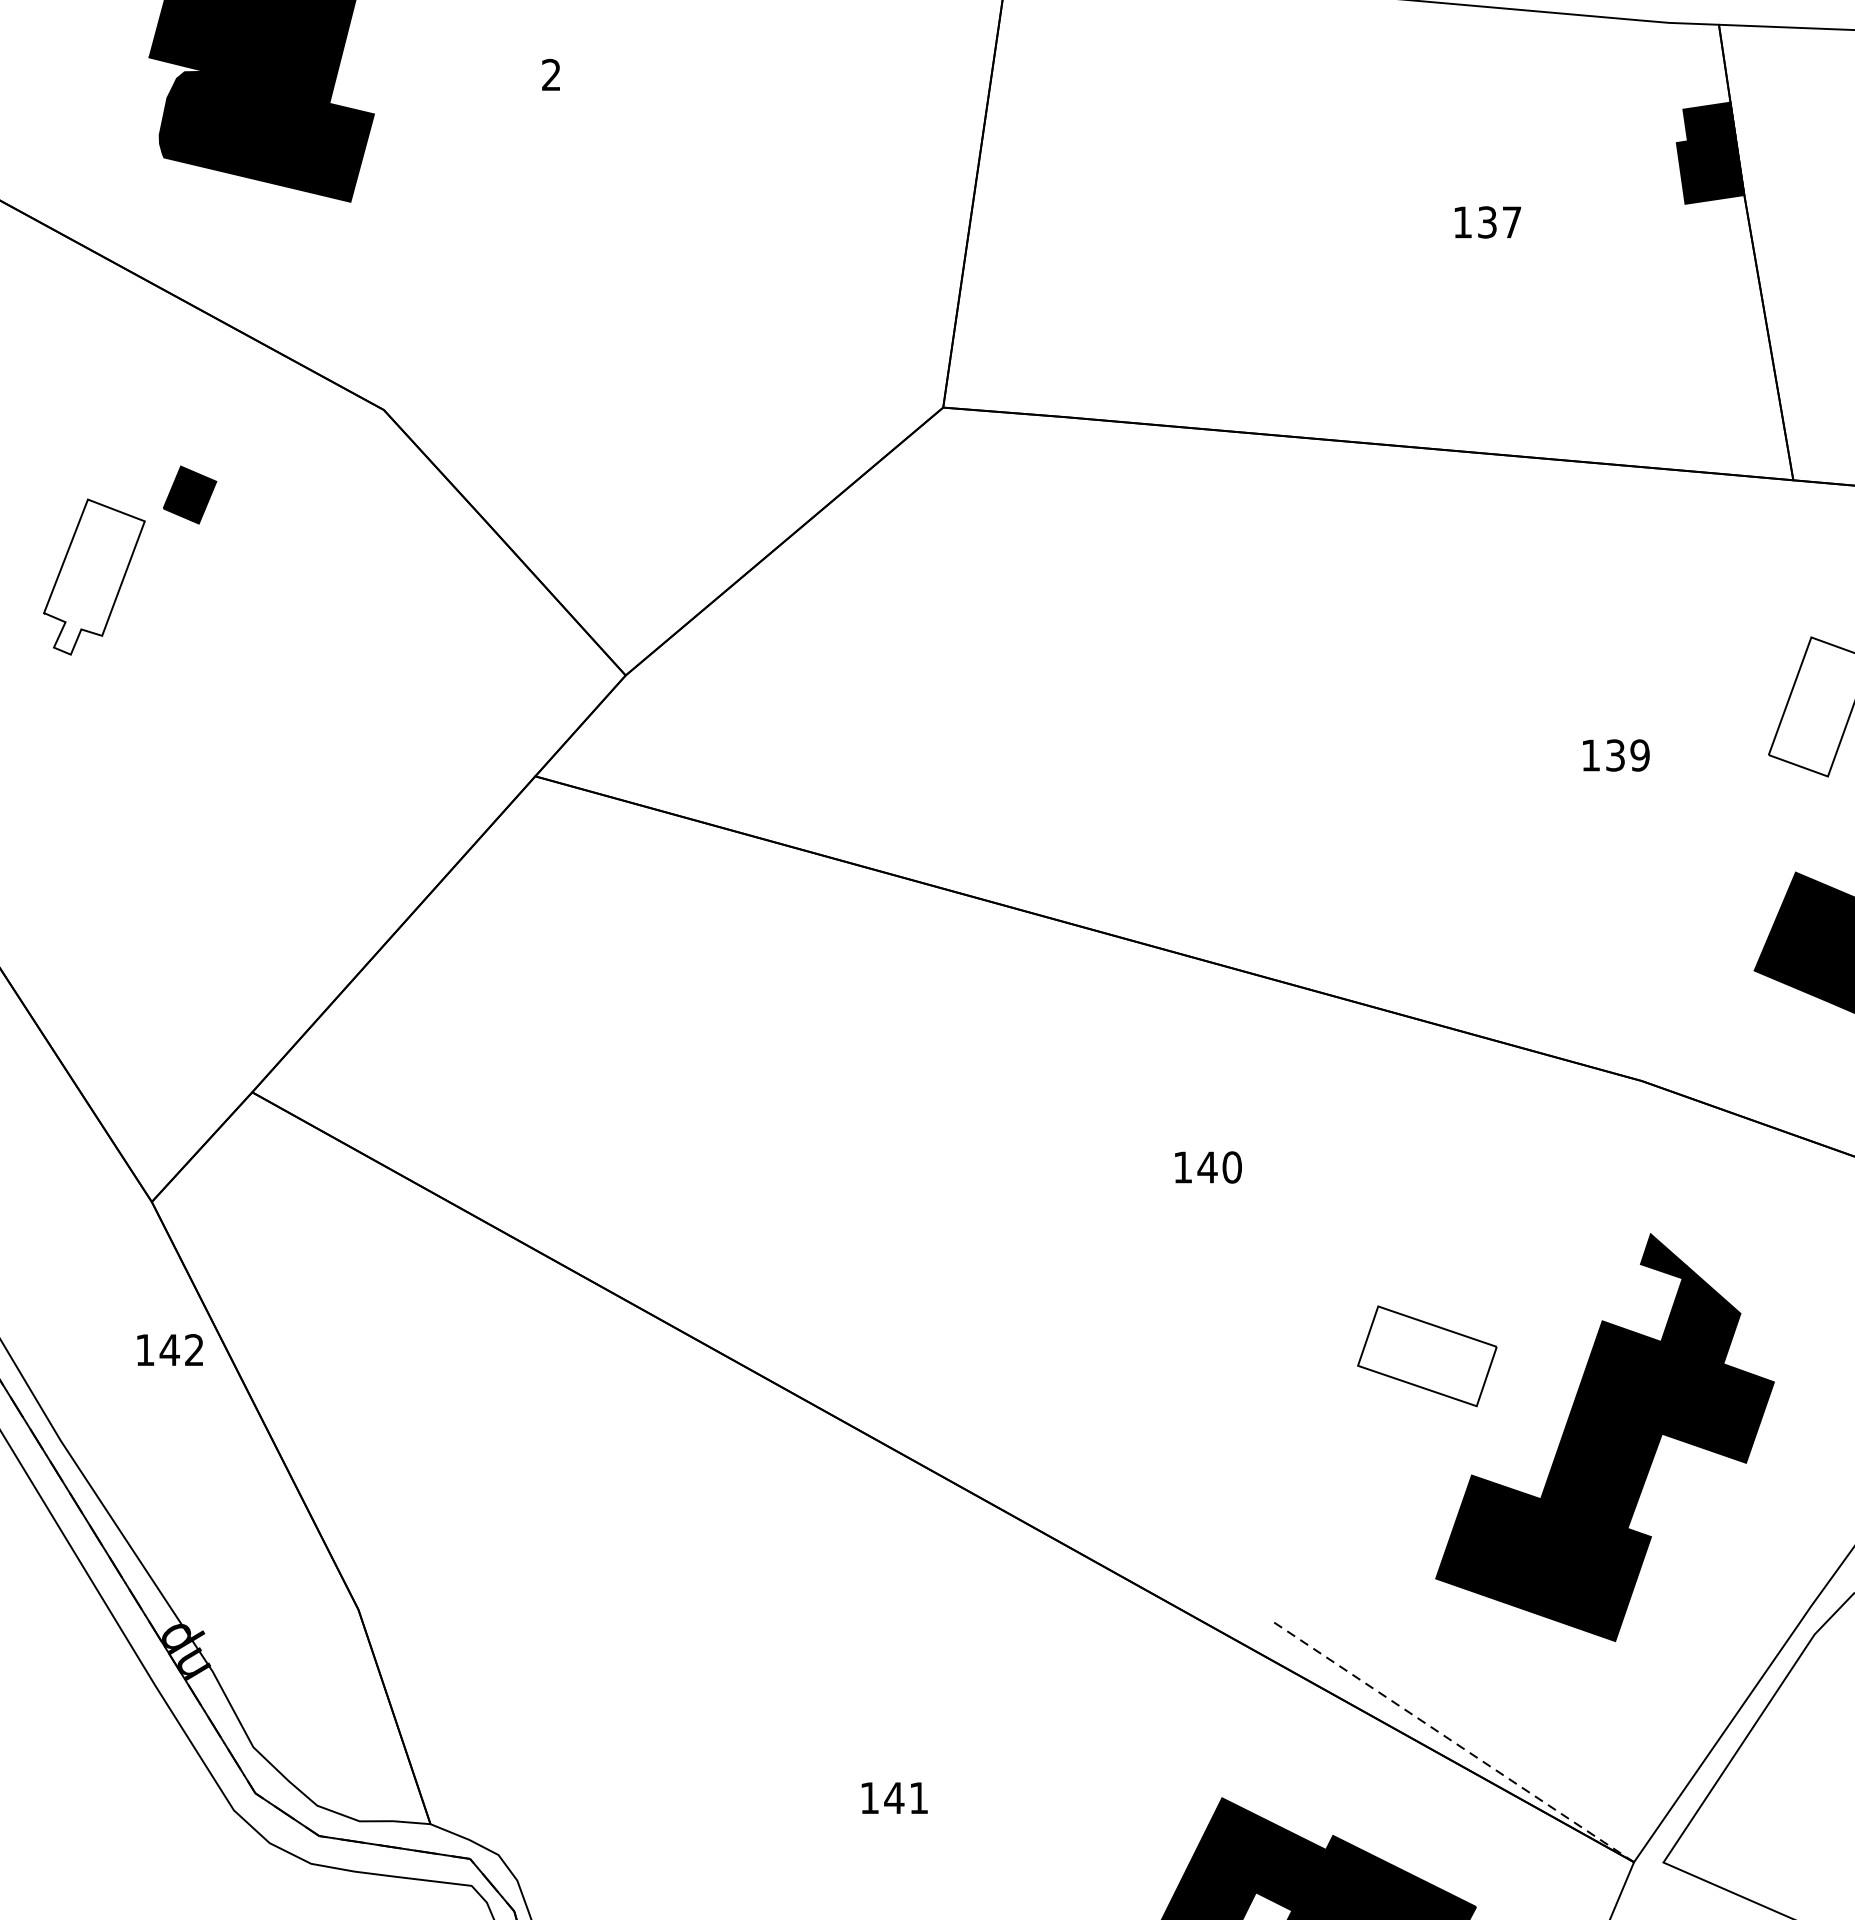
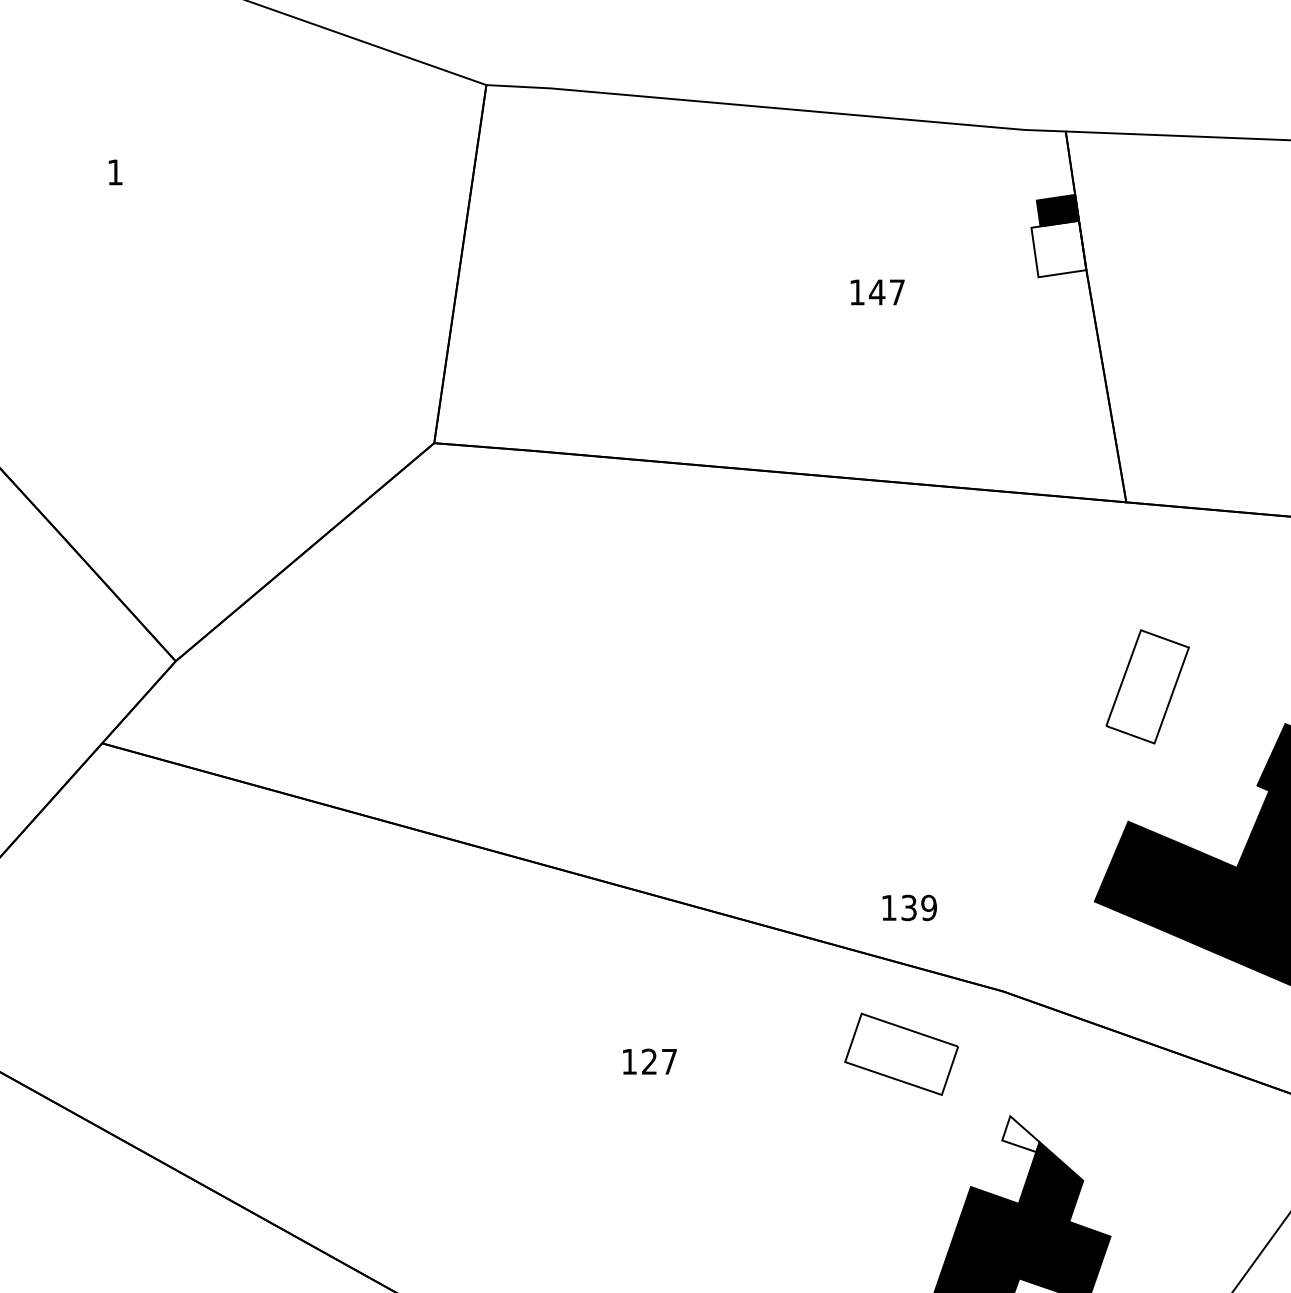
text: (551, 74) -> (115, 171), 2 -> 1
fill: (1710, 168) -> (1058, 248), removed
text: (1487, 222) -> (877, 292), 137 -> 147
text: (1616, 755) -> (909, 907), moved
text: (1219, 1167) -> (659, 1061), 140 -> 127
fill: (1663, 1256) -> (1020, 1134), removed
part: (1427, 1356) -> (901, 1054), moved

